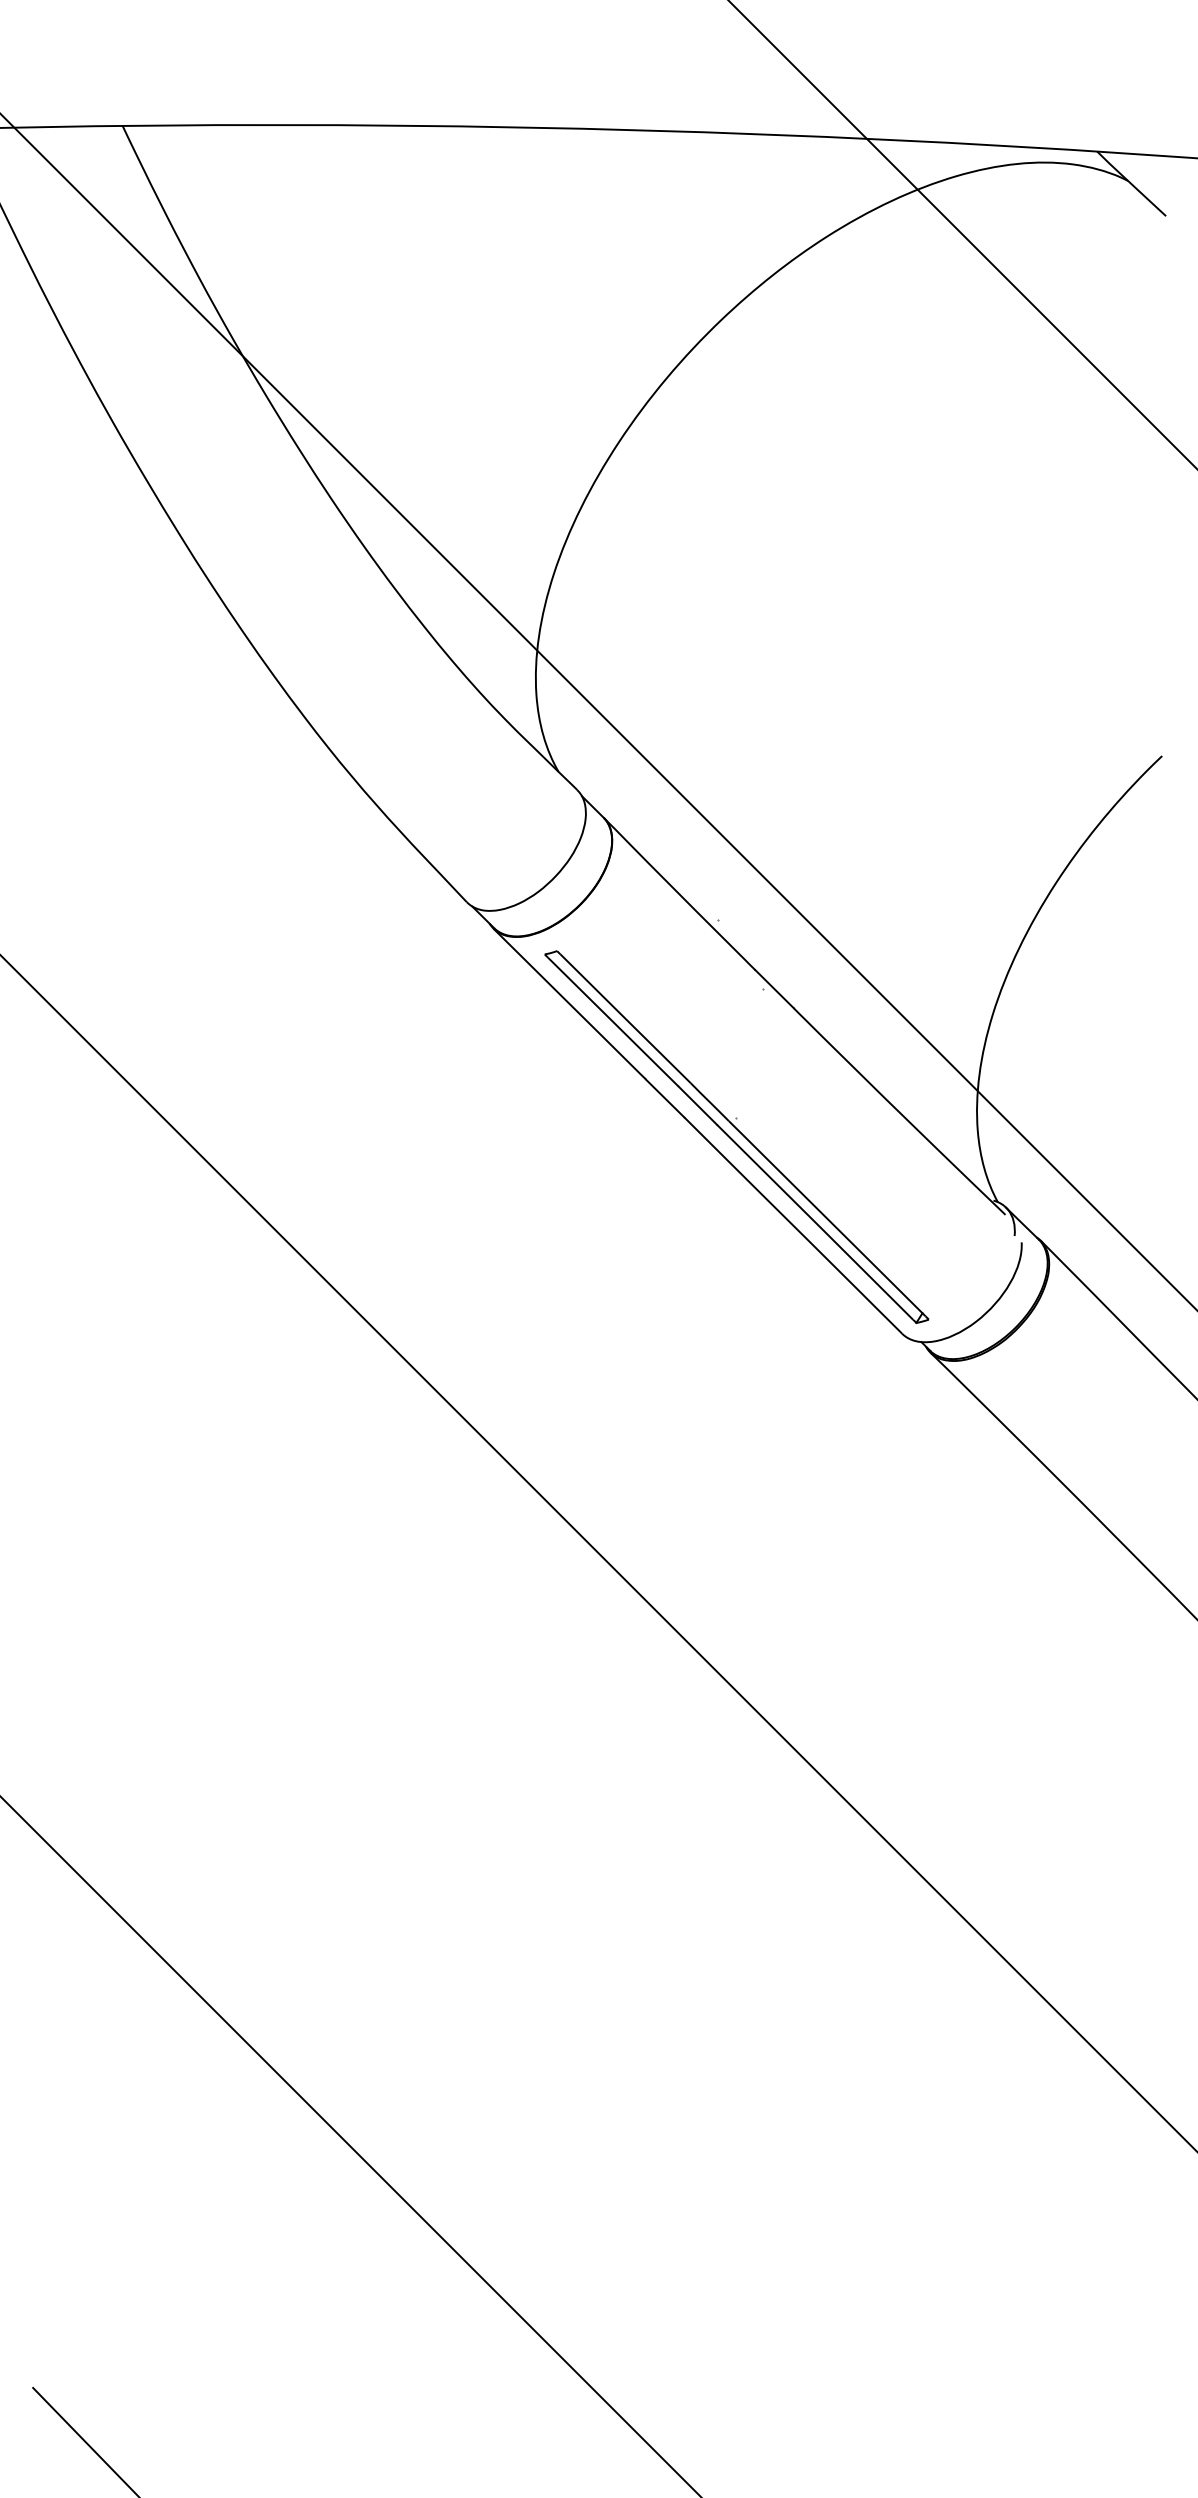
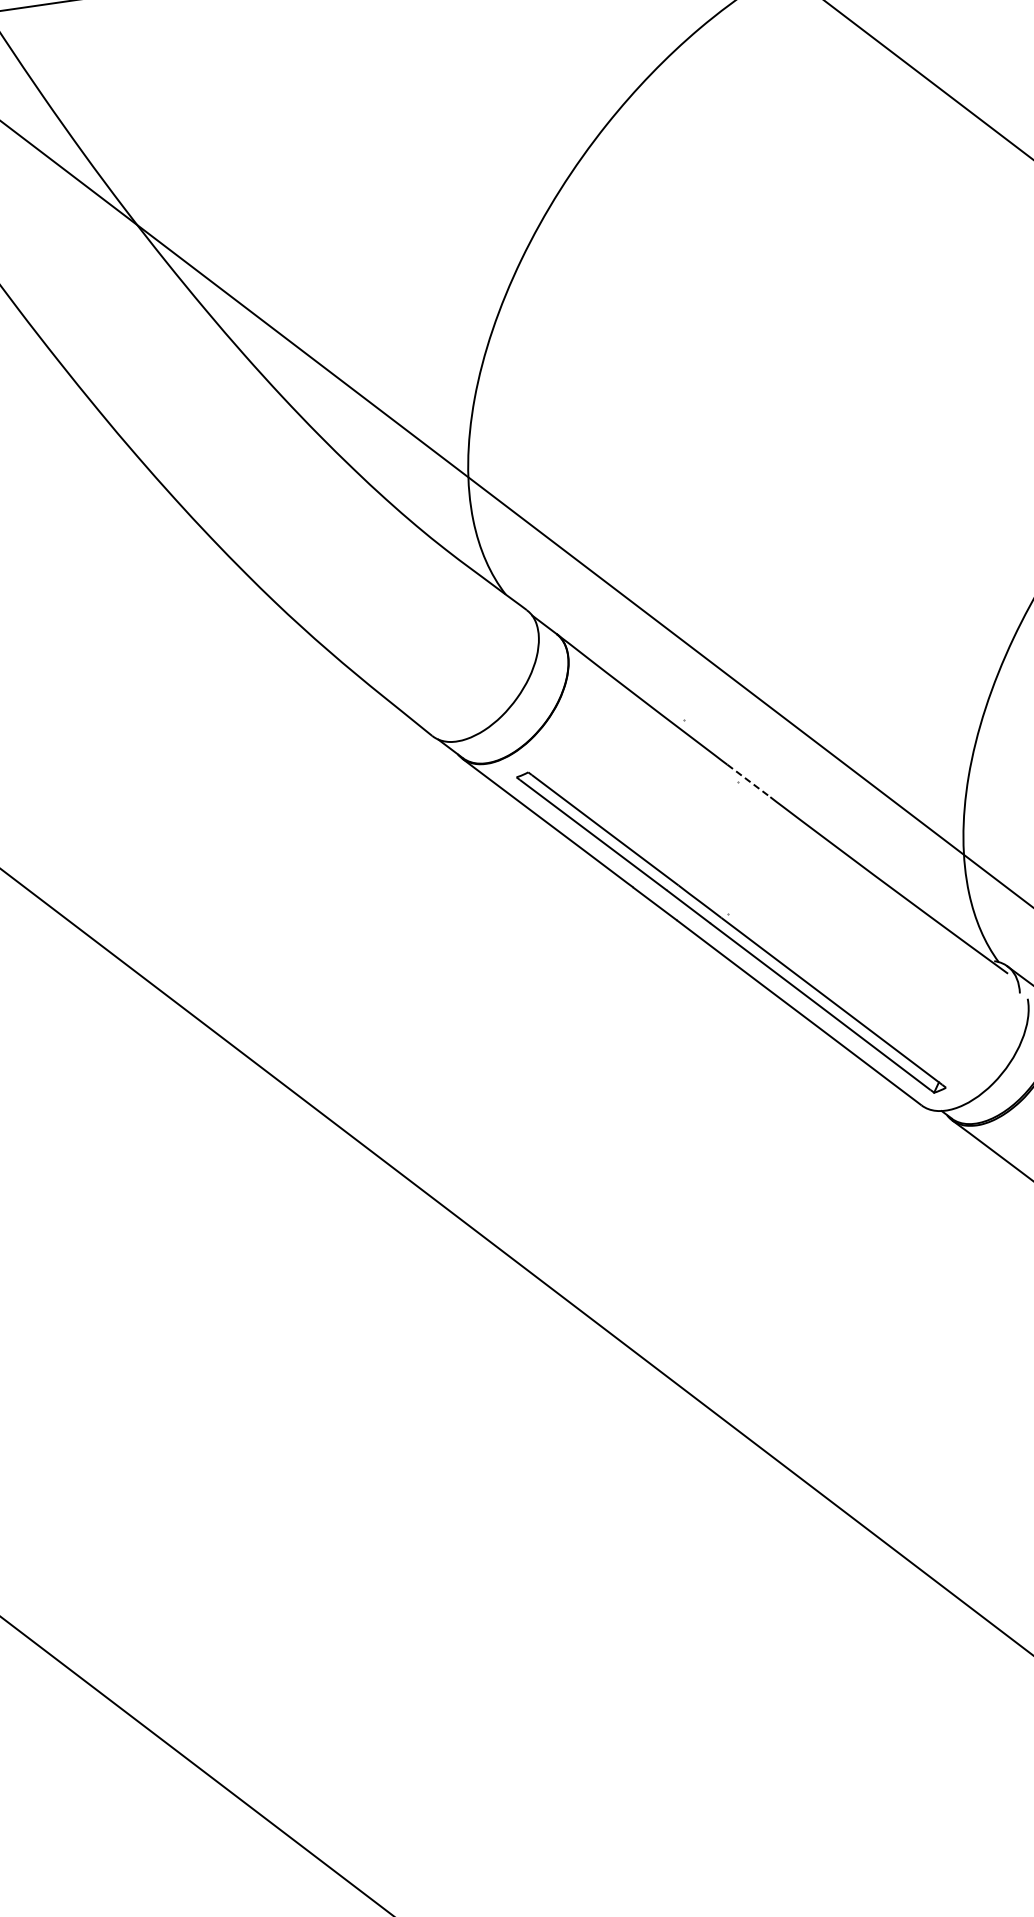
line: (774, 989) -> (748, 781), solid -> dashed

